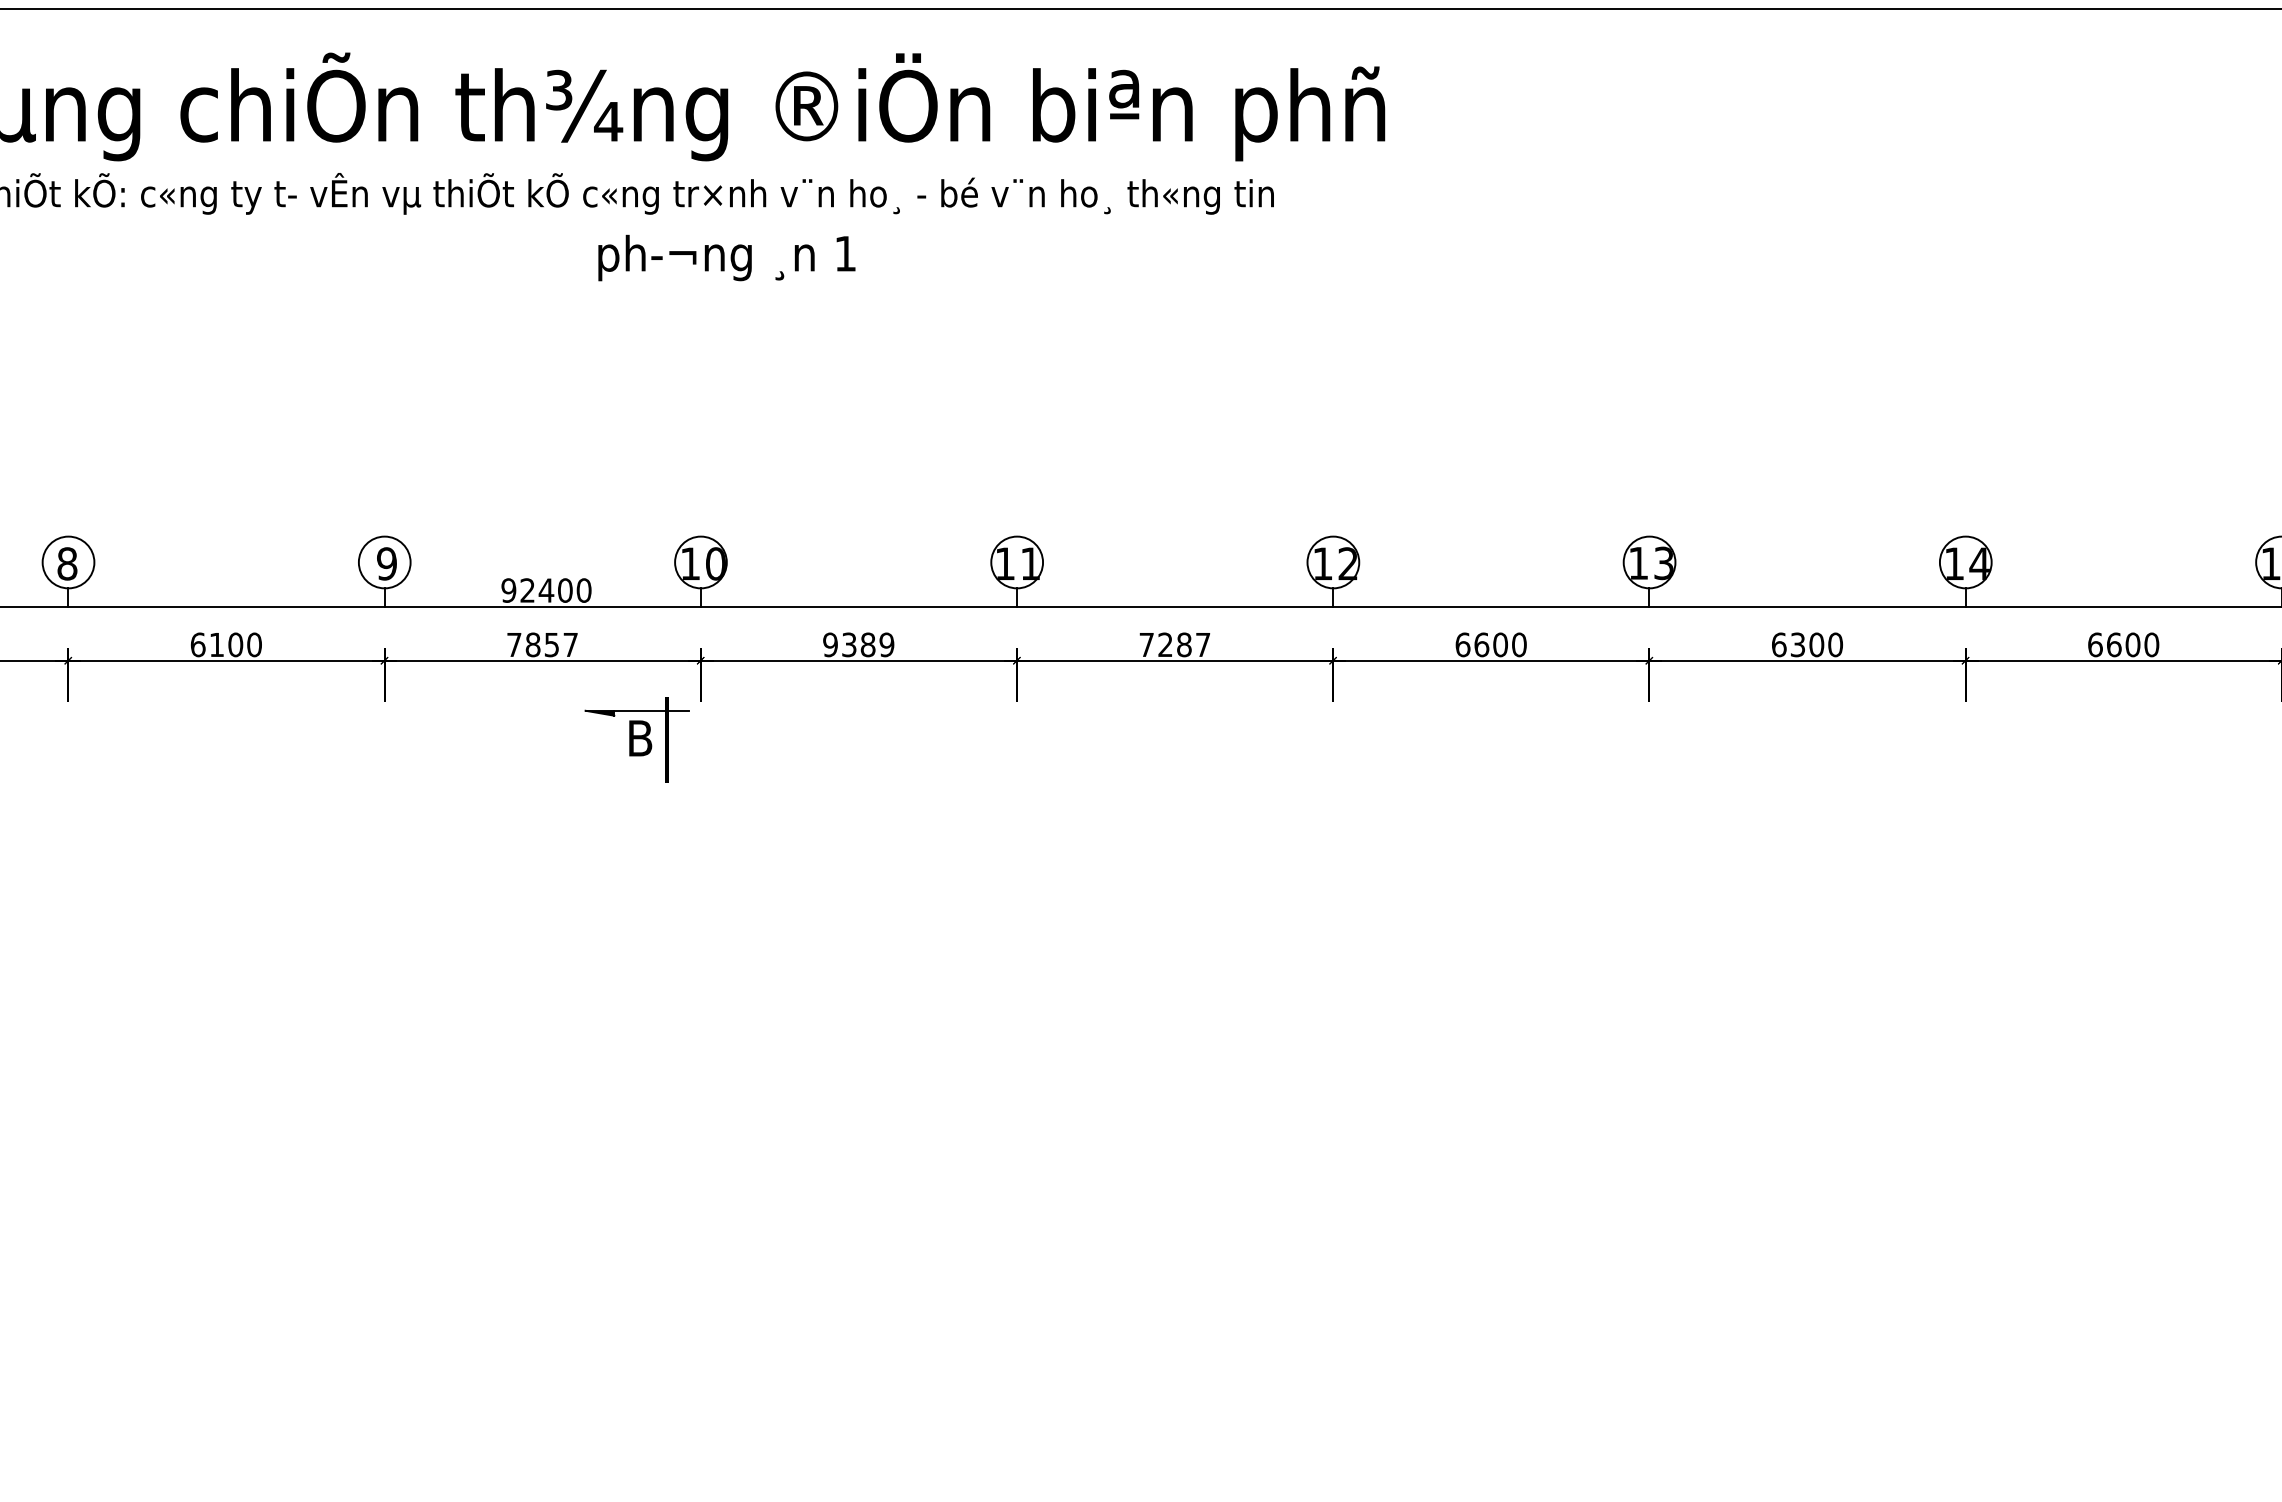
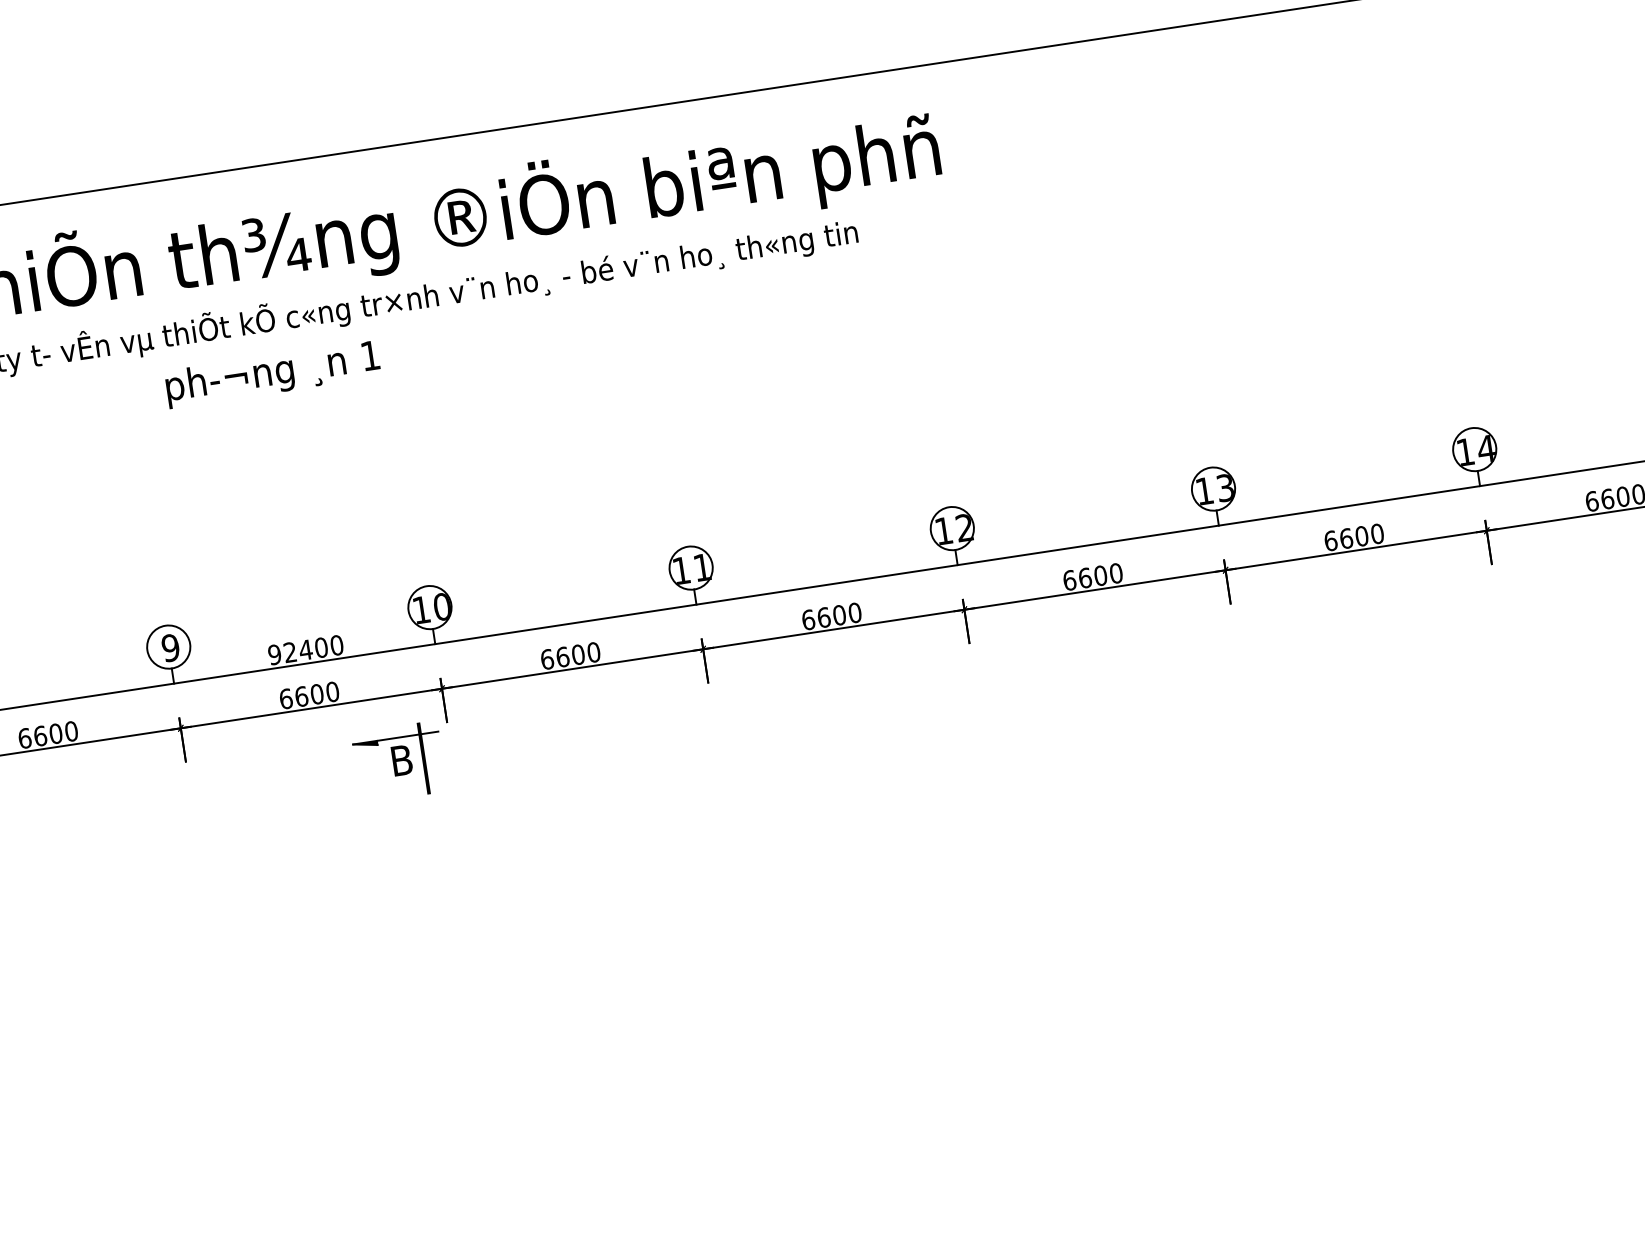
text: (726, 257) -> (272, 373), moved
text: (216, 644) -> (40, 735), 6100 -> 6600
text: (542, 644) -> (309, 695), 7857 -> 6600
text: (858, 644) -> (570, 655), 9389 -> 6600
text: (1174, 644) -> (831, 616), 7287 -> 6600
text: (1797, 644) -> (1345, 538), 6300 -> 6600

